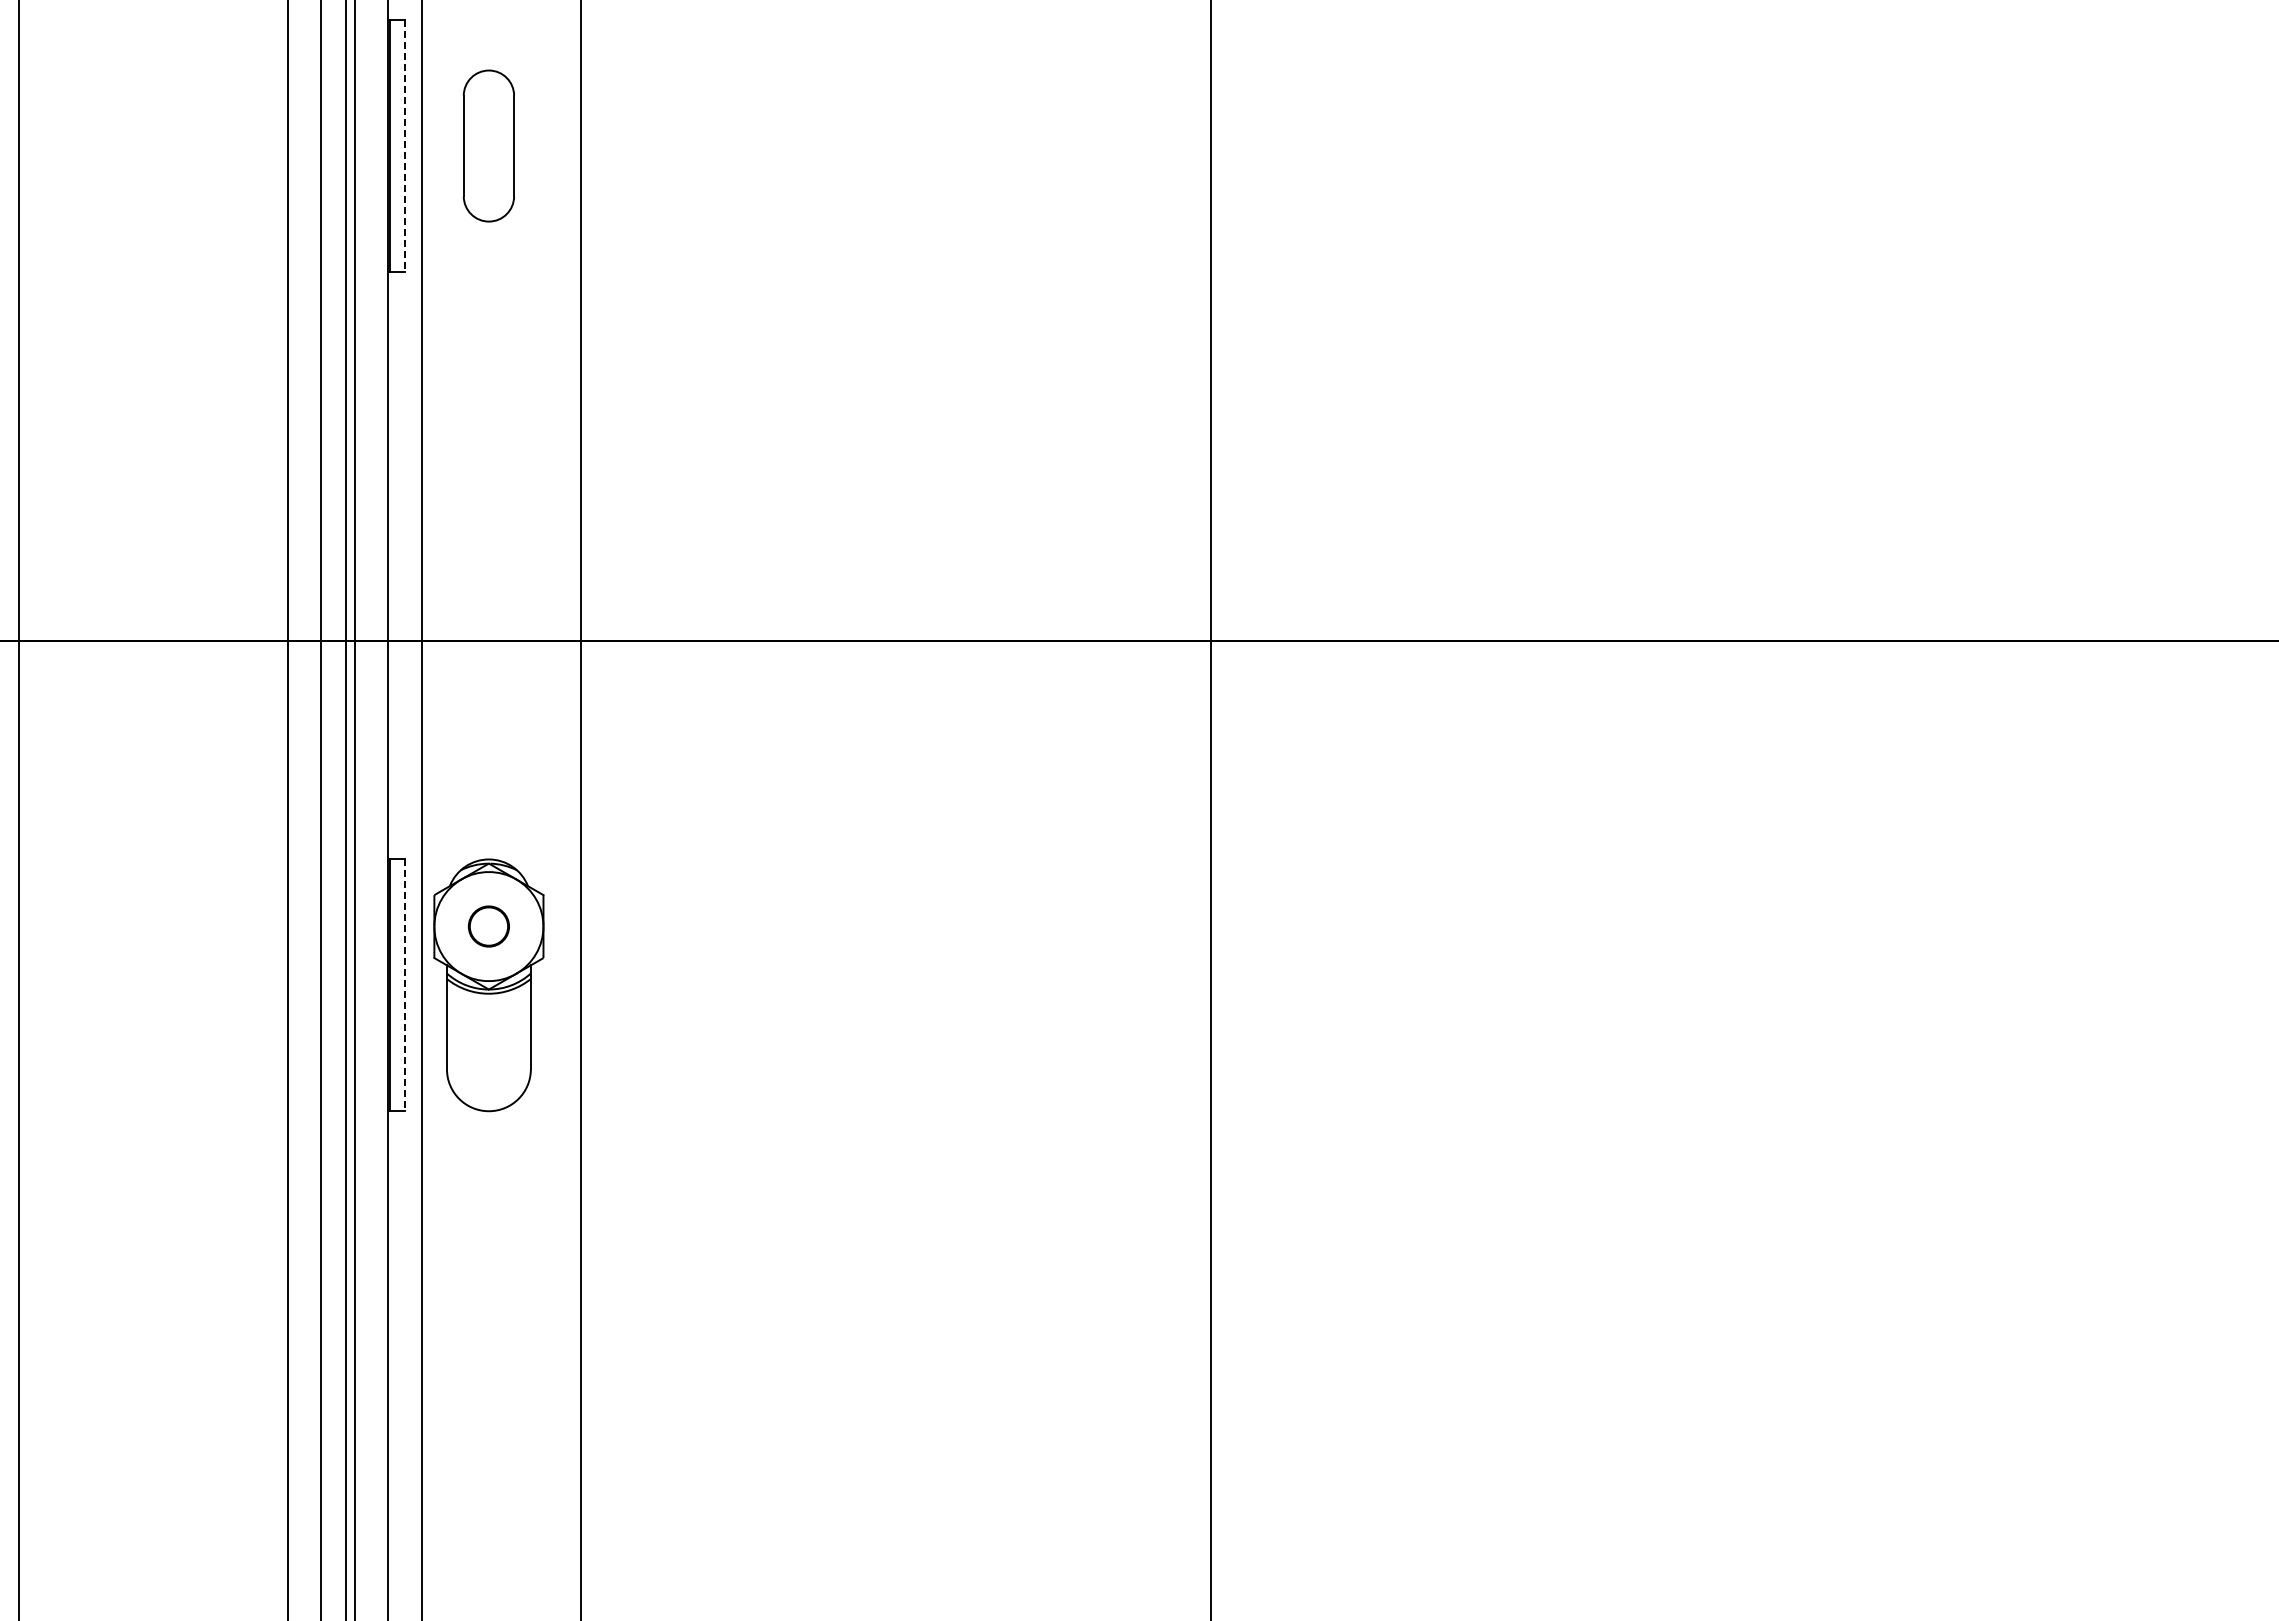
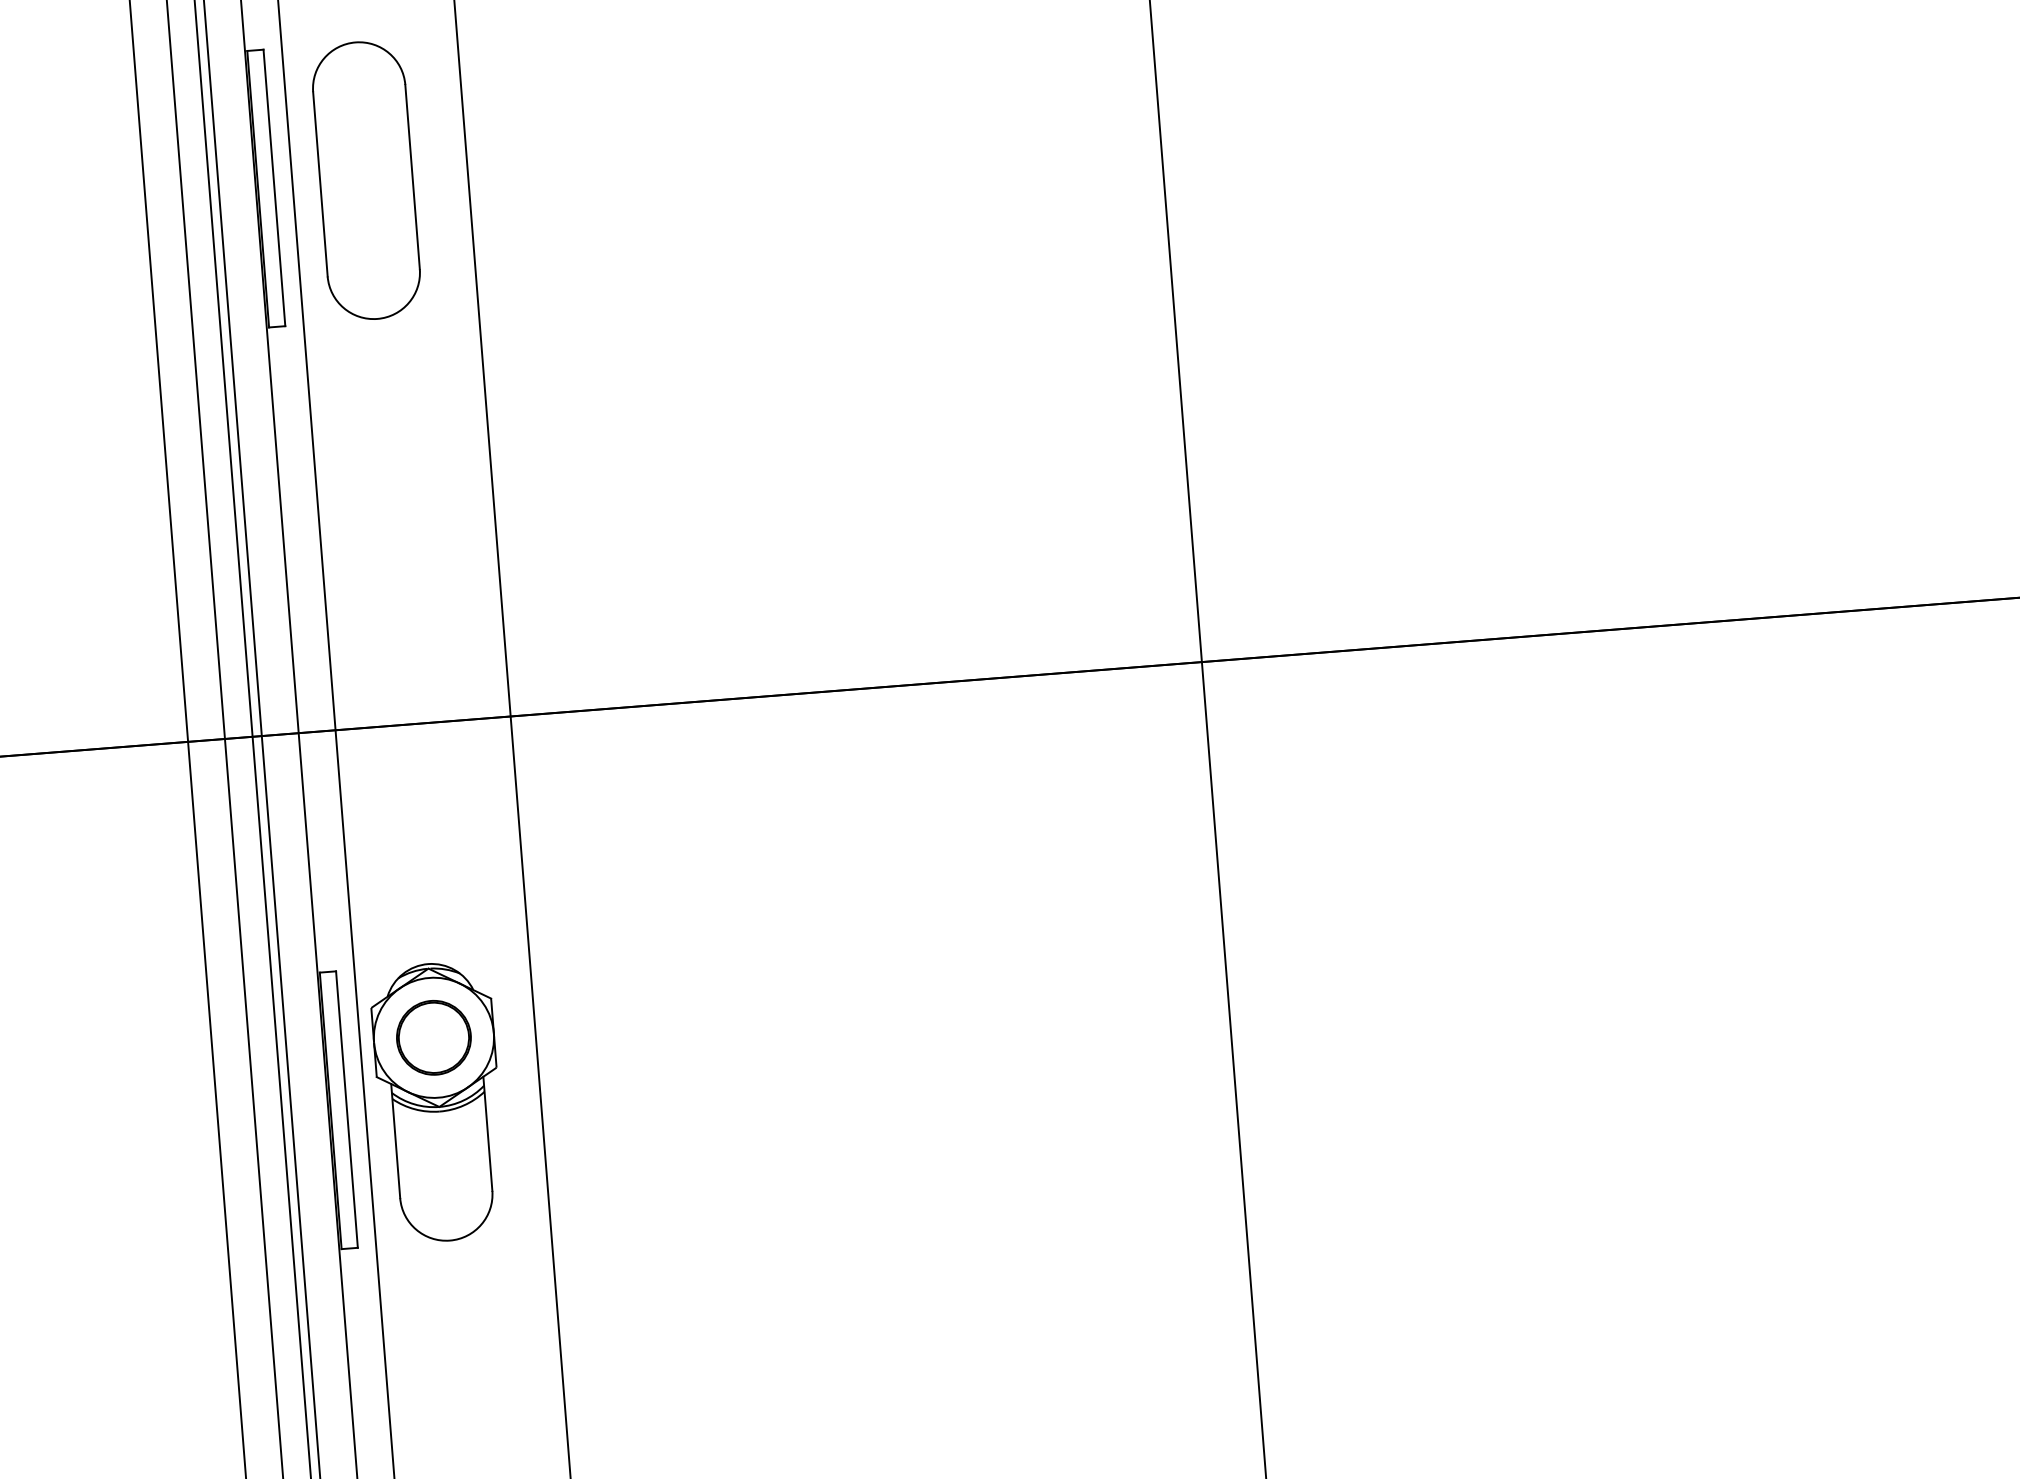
part: (488, 145) -> (365, 180), size x1.67
line: (405, 146) -> (274, 188), dashed -> solid
part: (488, 926) -> (433, 1037), size x1.67
line: (405, 985) -> (347, 1109), dashed -> solid

